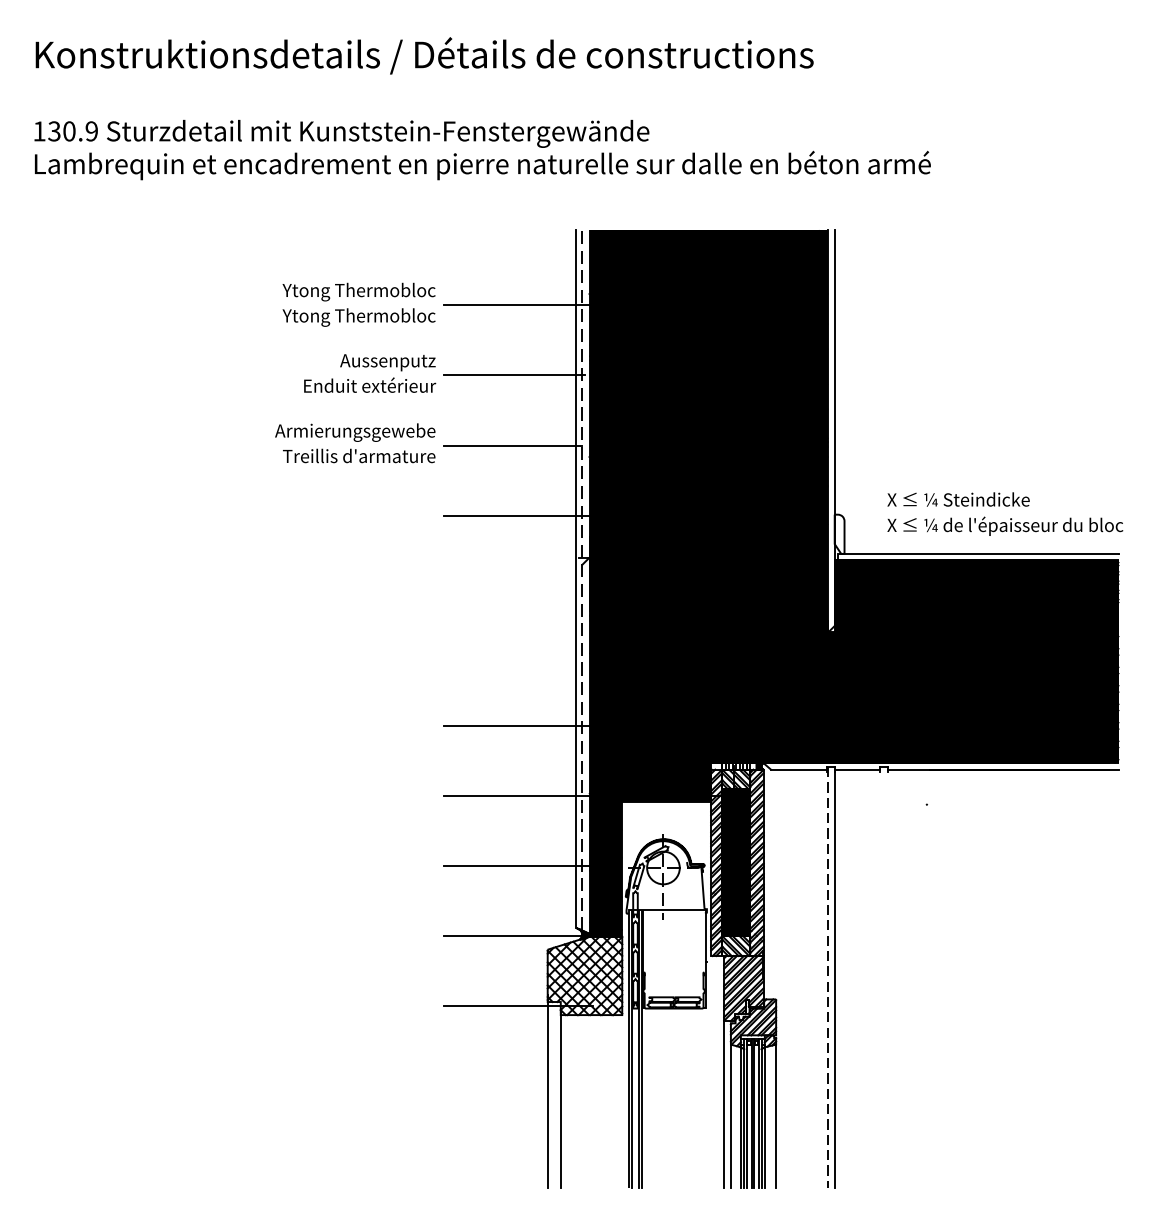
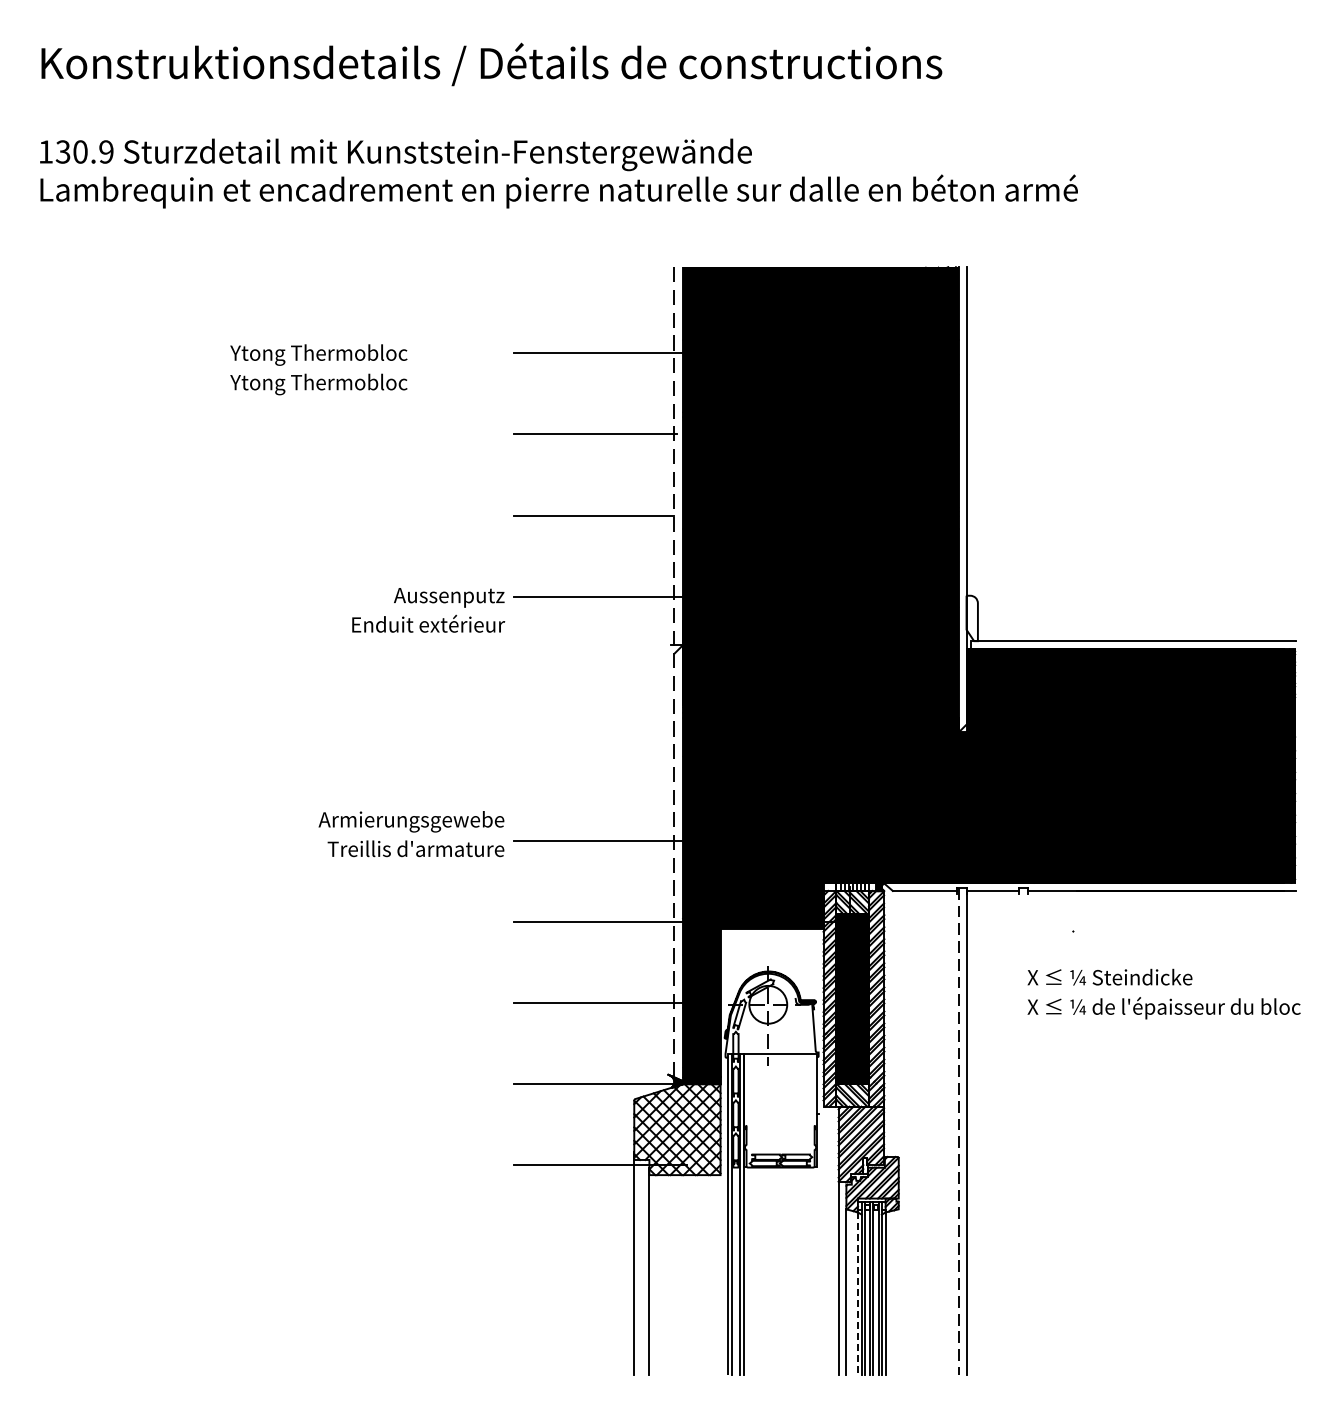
text: (358, 304) -> (318, 369), moved
text: (369, 373) -> (428, 610), moved
text: (355, 443) -> (411, 834), moved
text: (1004, 513) -> (1163, 993), moved
line: (576, 579) -> (667, 670), removed
line: (775, 1116) -> (898, 1292), removed
line: (740, 1117) -> (857, 1293), solid -> dashed

